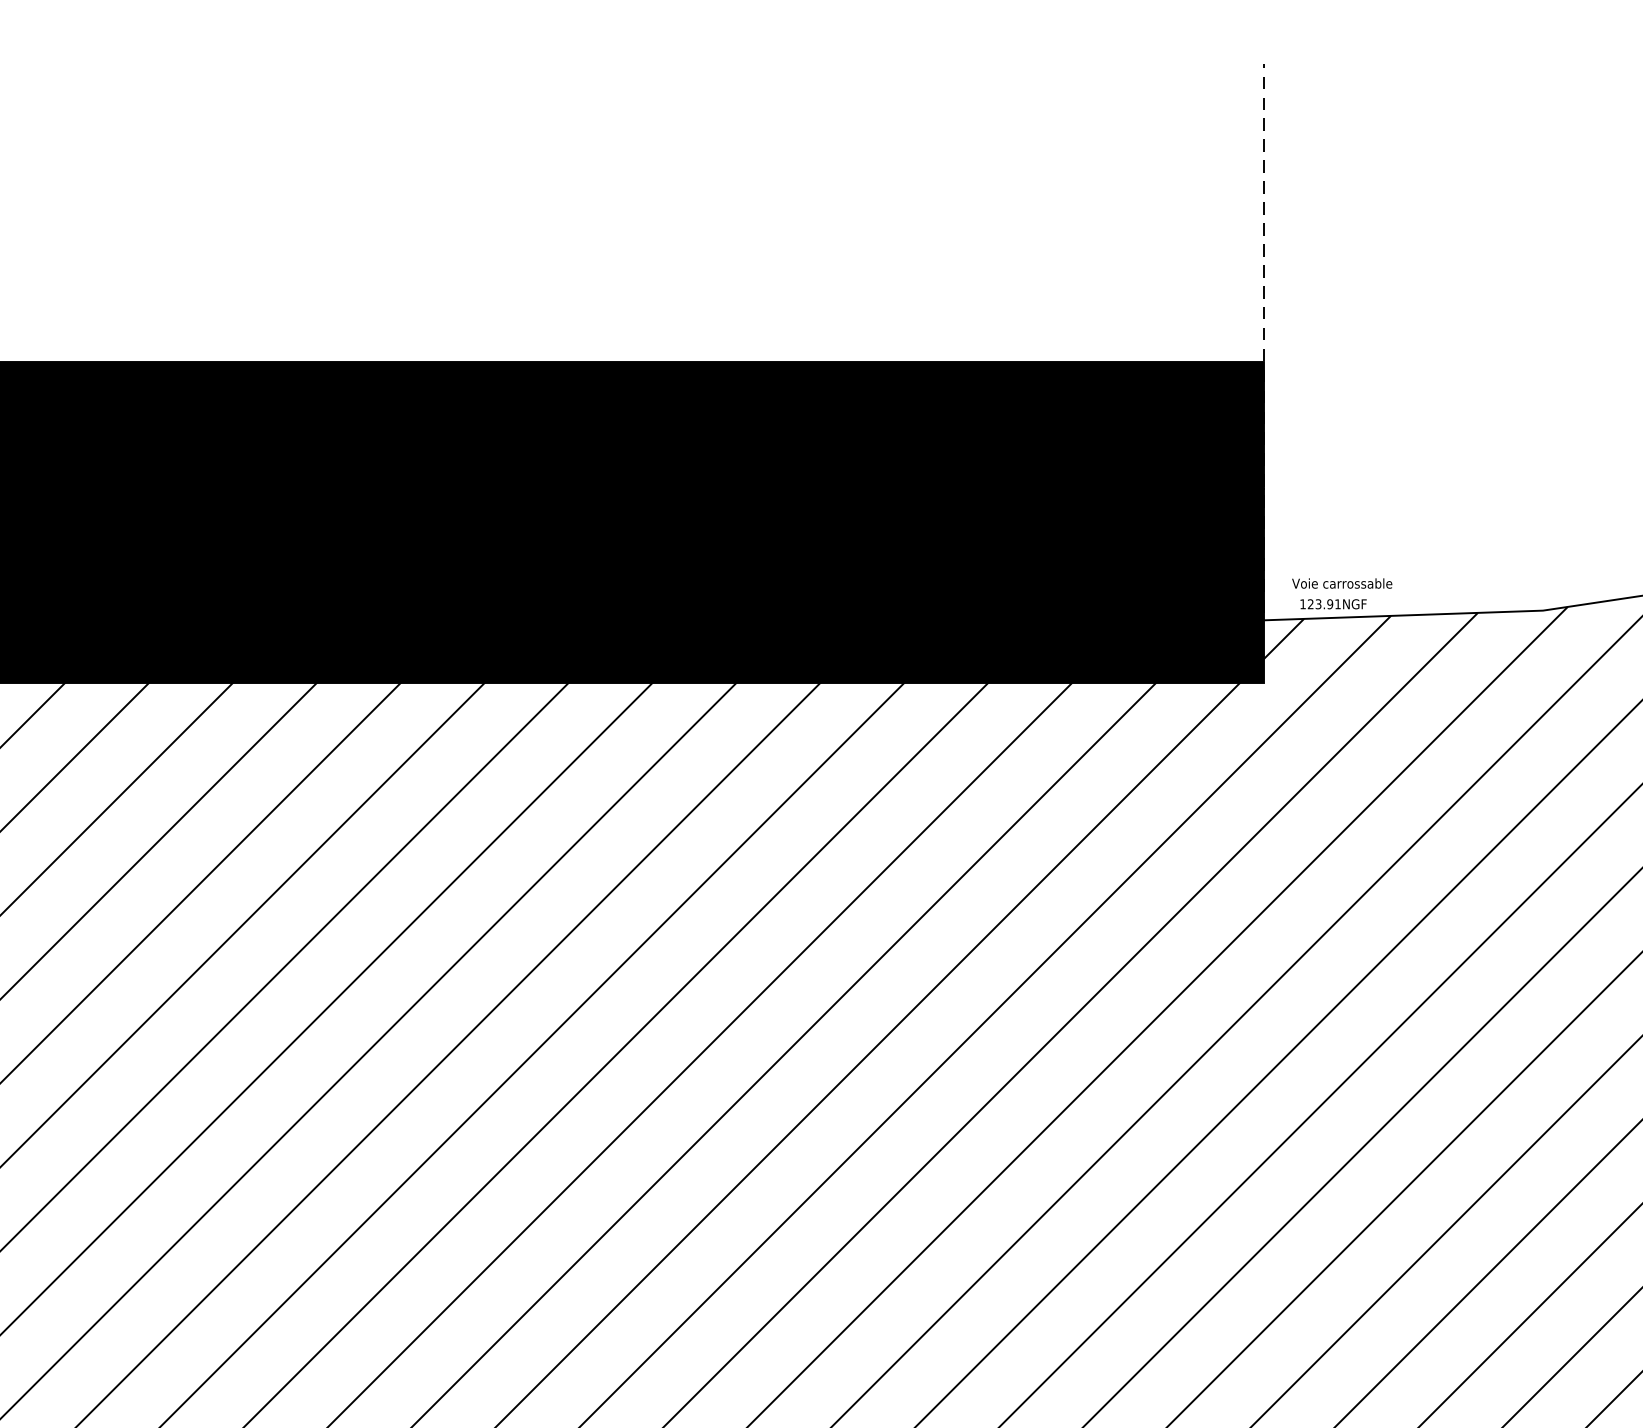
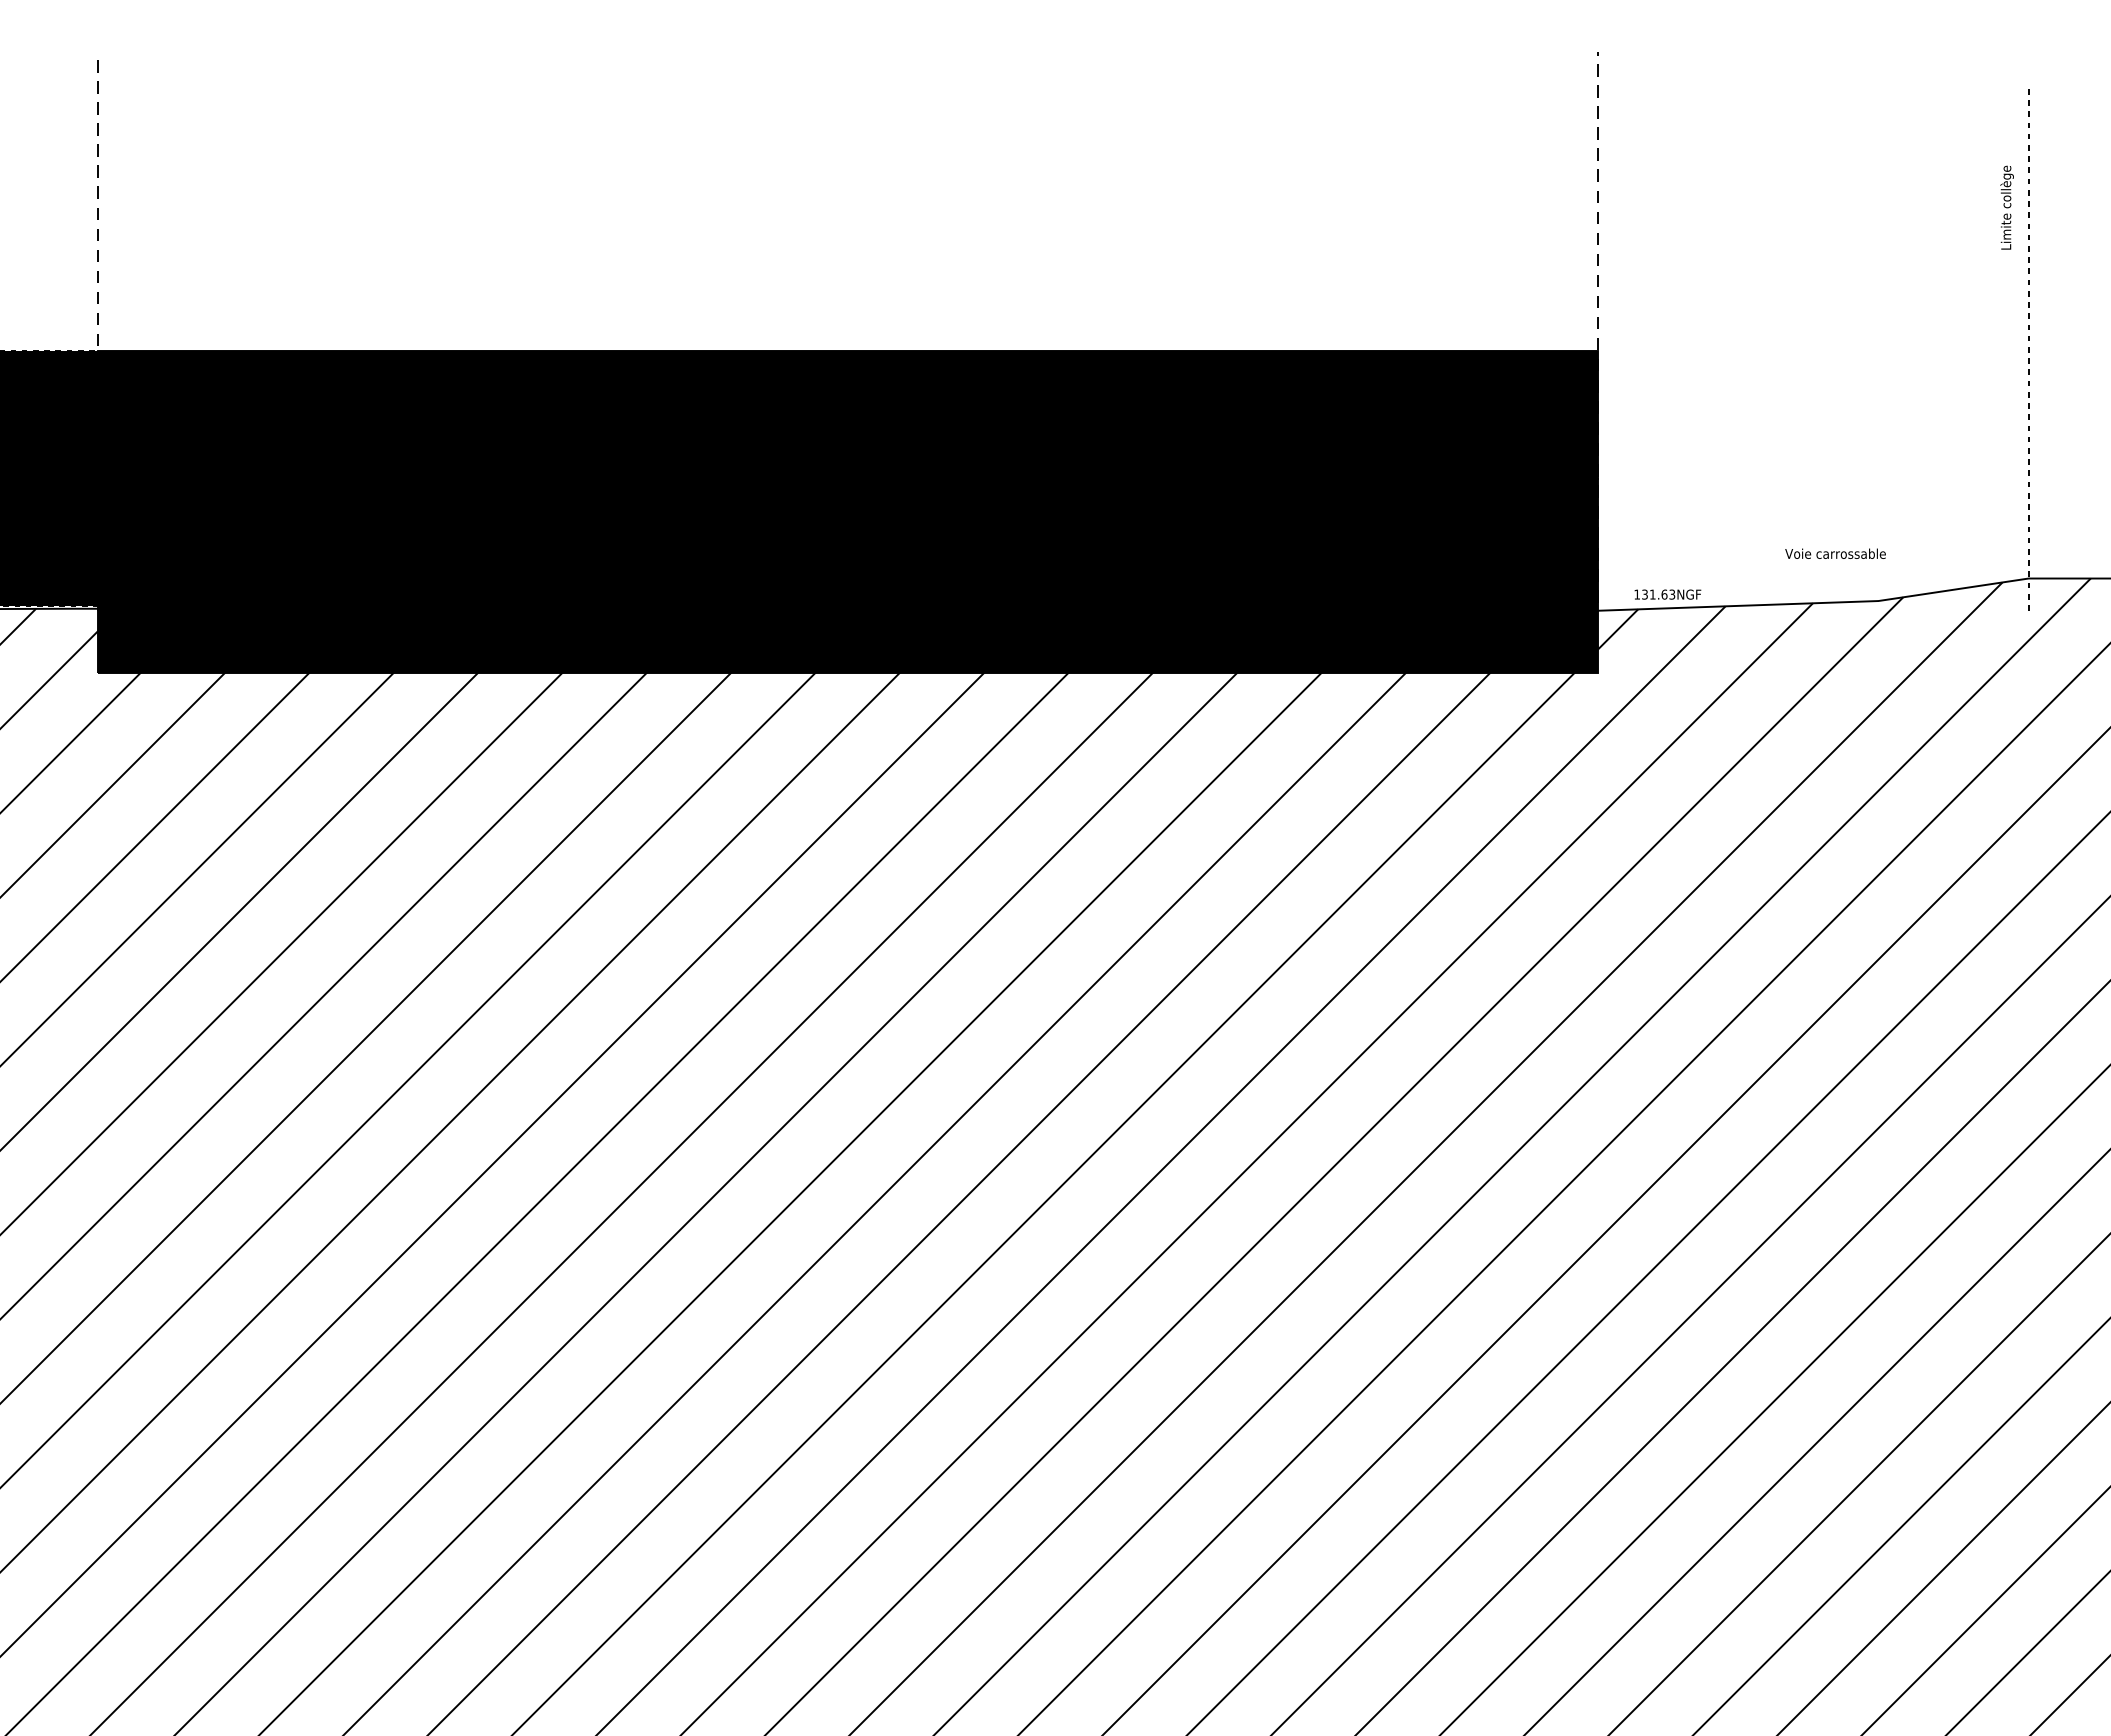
text: (1342, 583) -> (1835, 553), moved
text: (1324, 604) -> (1658, 594), 123.91NGF -> 131.63NGF

